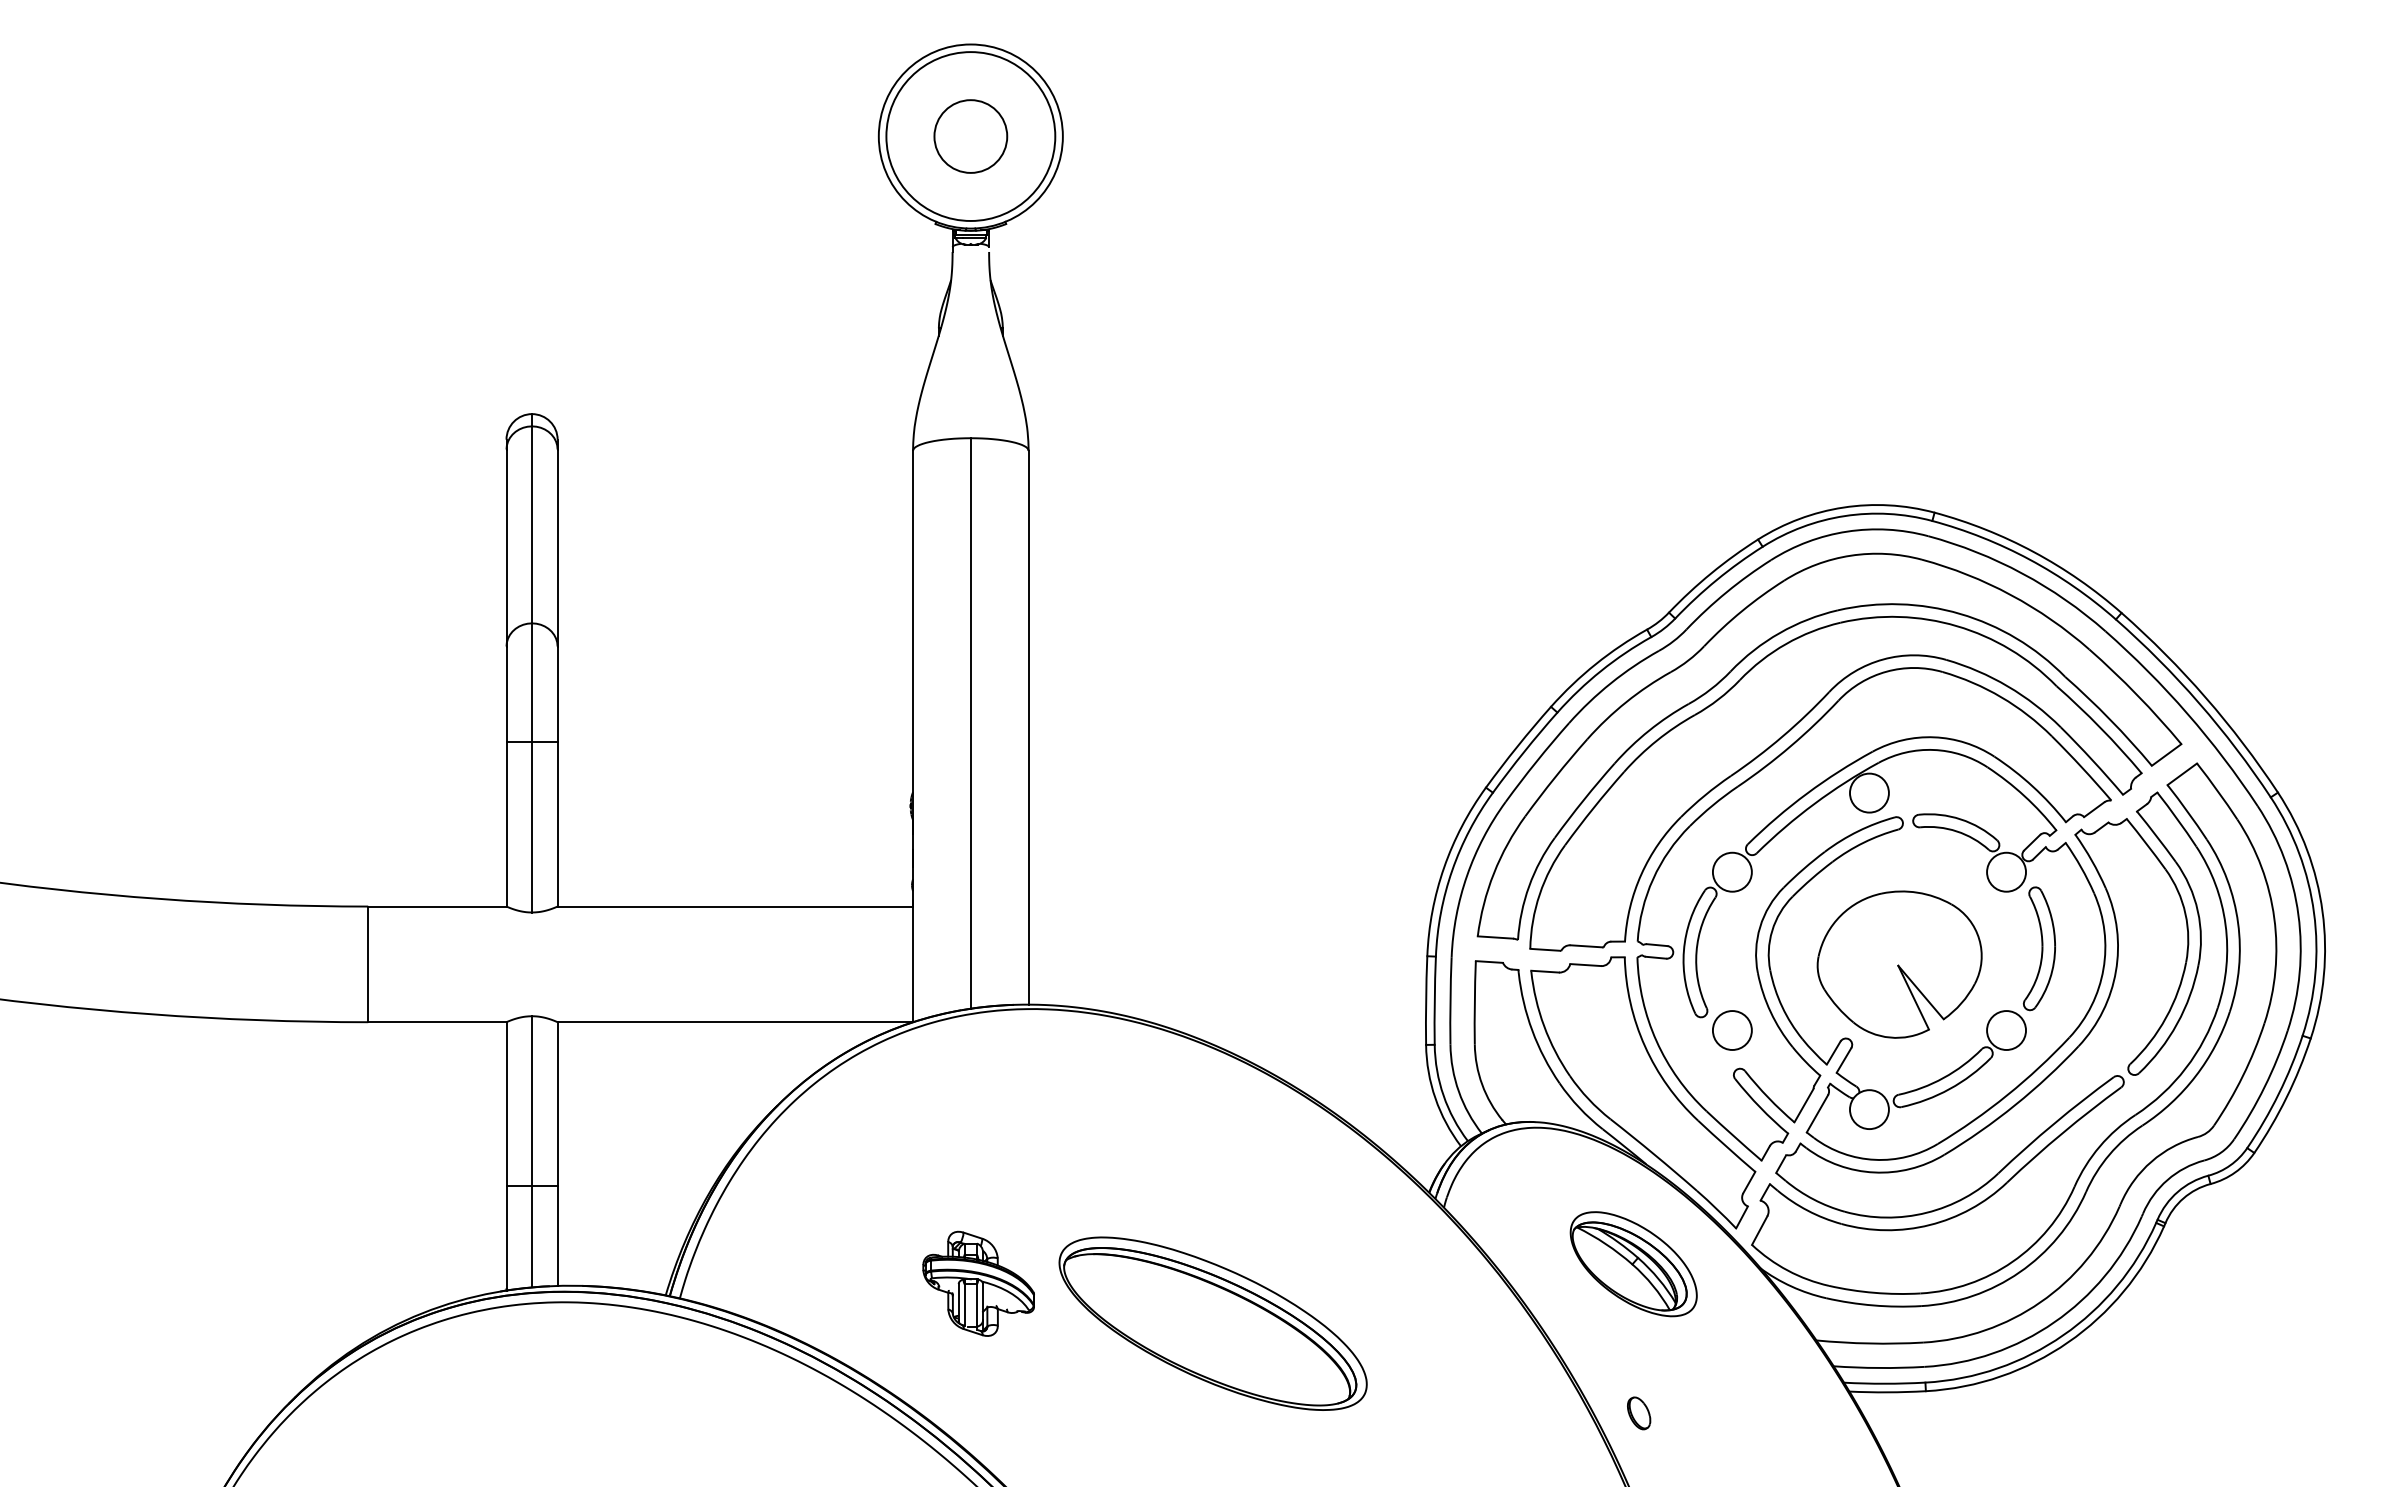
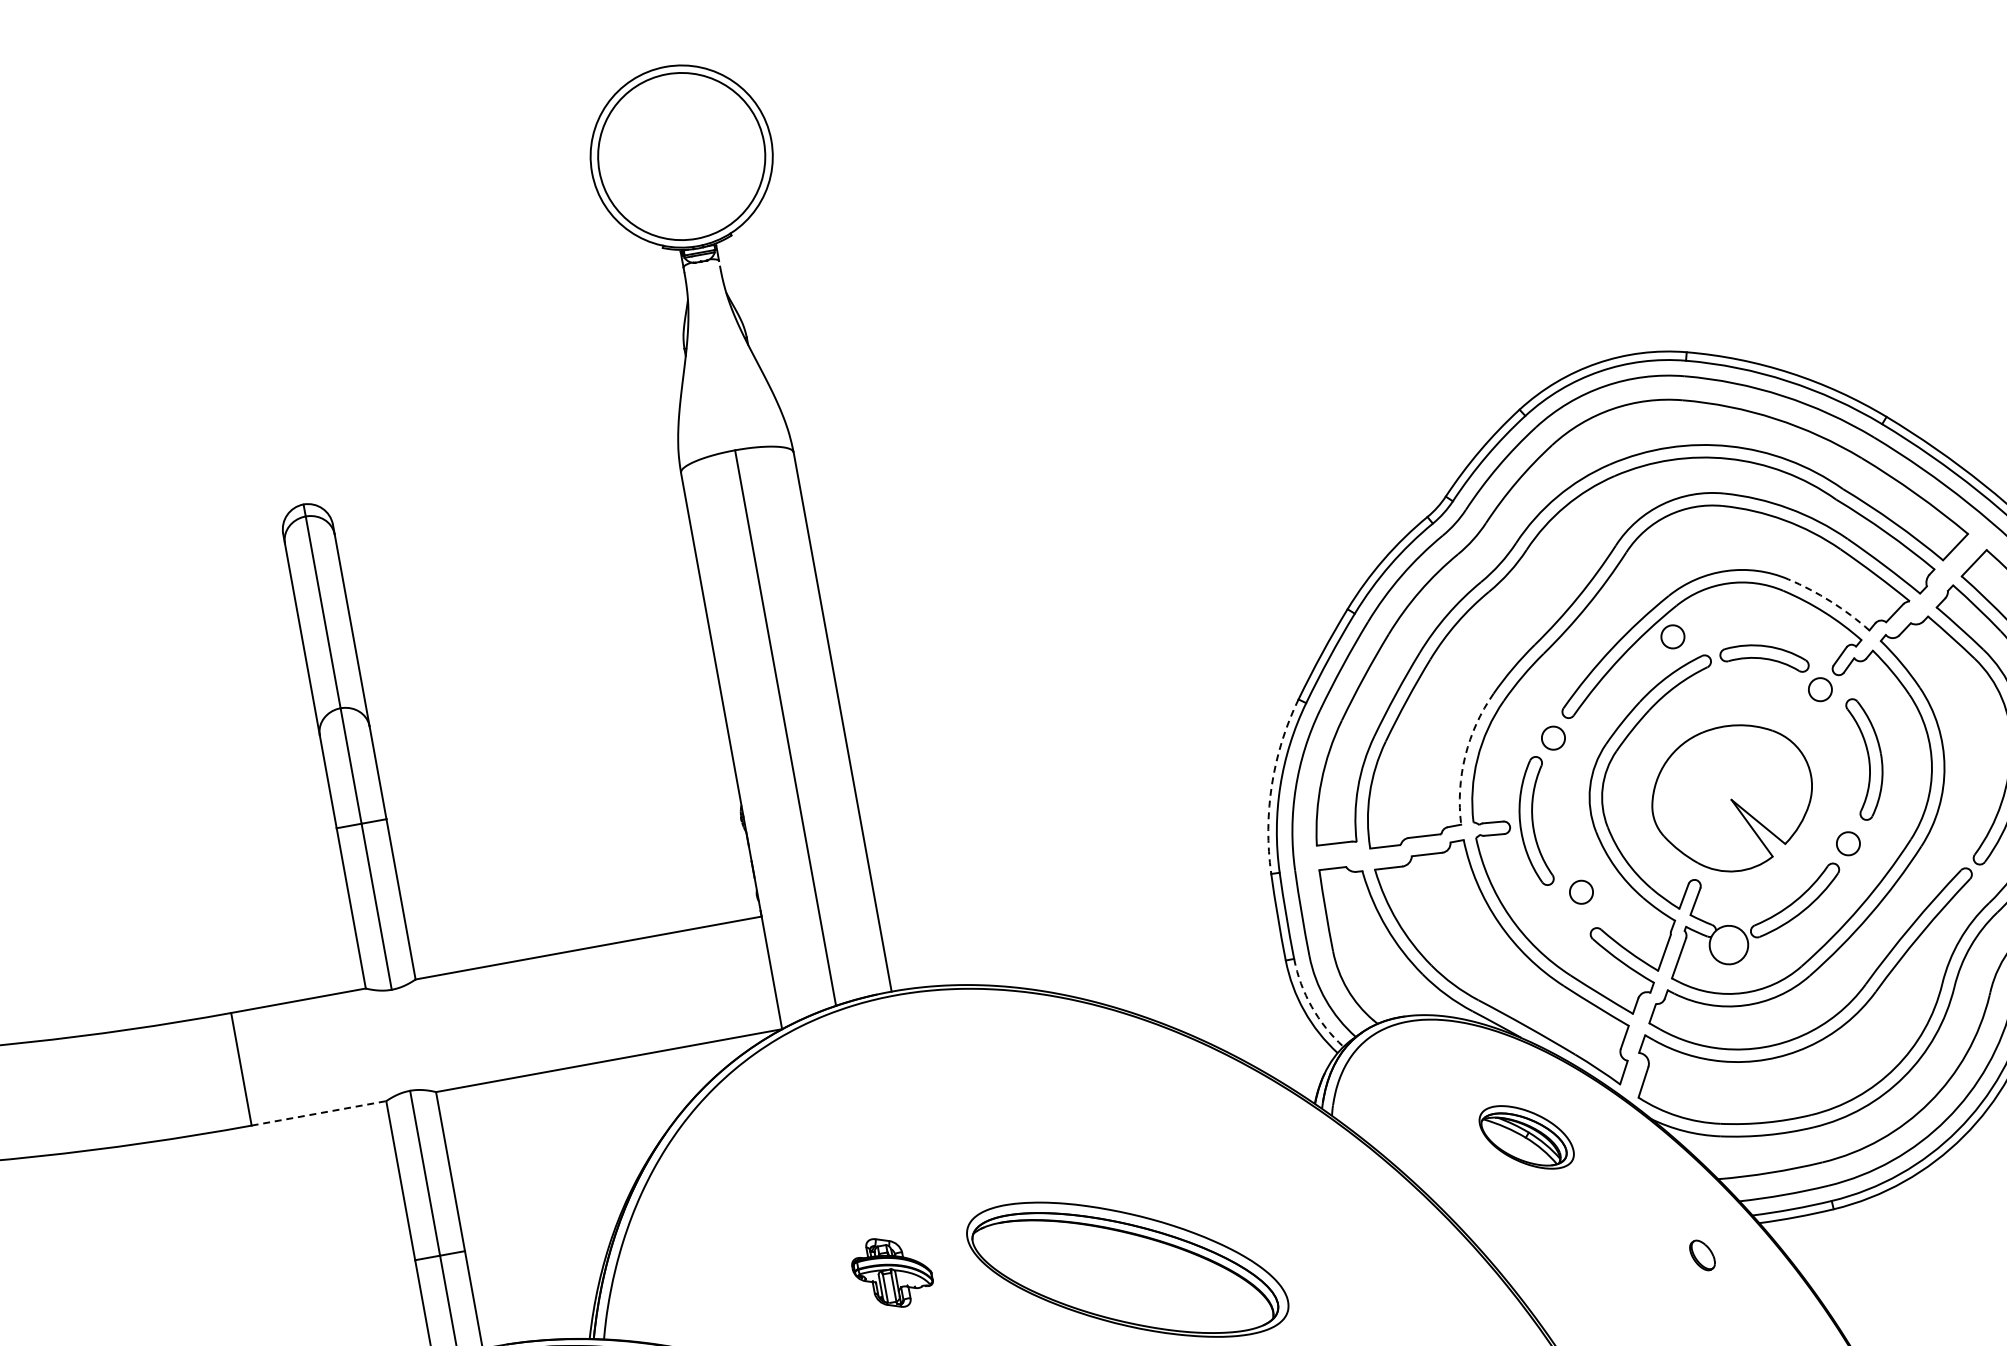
circle: (970, 136) -> (681, 156), removed
arc: (2032, 786) -> (1830, 601), solid -> dashed
circle: (1868, 792) -> (1671, 636), size x0.6
arc: (1444, 867) -> (1272, 784), solid -> dashed
circle: (1731, 871) -> (1552, 737), size x0.6
circle: (2006, 871) -> (1820, 688), size x0.6
arc: (1641, 874) -> (1465, 756), solid -> dashed
line: (437, 1022) -> (319, 1113), solid -> dashed
circle: (1731, 1030) -> (1580, 892), size x0.6
circle: (2006, 1030) -> (1848, 843), size x0.6
arc: (1443, 1095) -> (1311, 1006), solid -> dashed
part: (1633, 1264) -> (1526, 1137), size x0.7
part: (978, 1283) -> (892, 1272), size x0.7
part: (1639, 1413) -> (1702, 1255), moved

